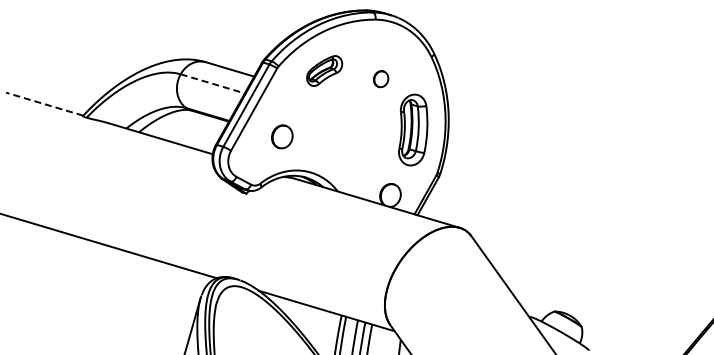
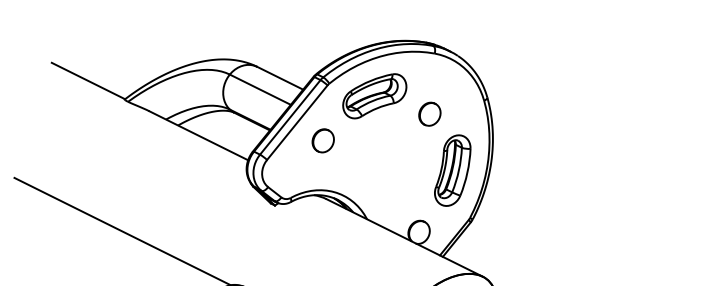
part: (324, 70) -> (374, 95), size x1.67
part: (380, 78) -> (429, 113), size x1.43
line: (213, 83) -> (261, 89), dashed -> solid
line: (44, 104) -> (88, 81), dashed -> solid
part: (282, 136) -> (323, 140), moved

